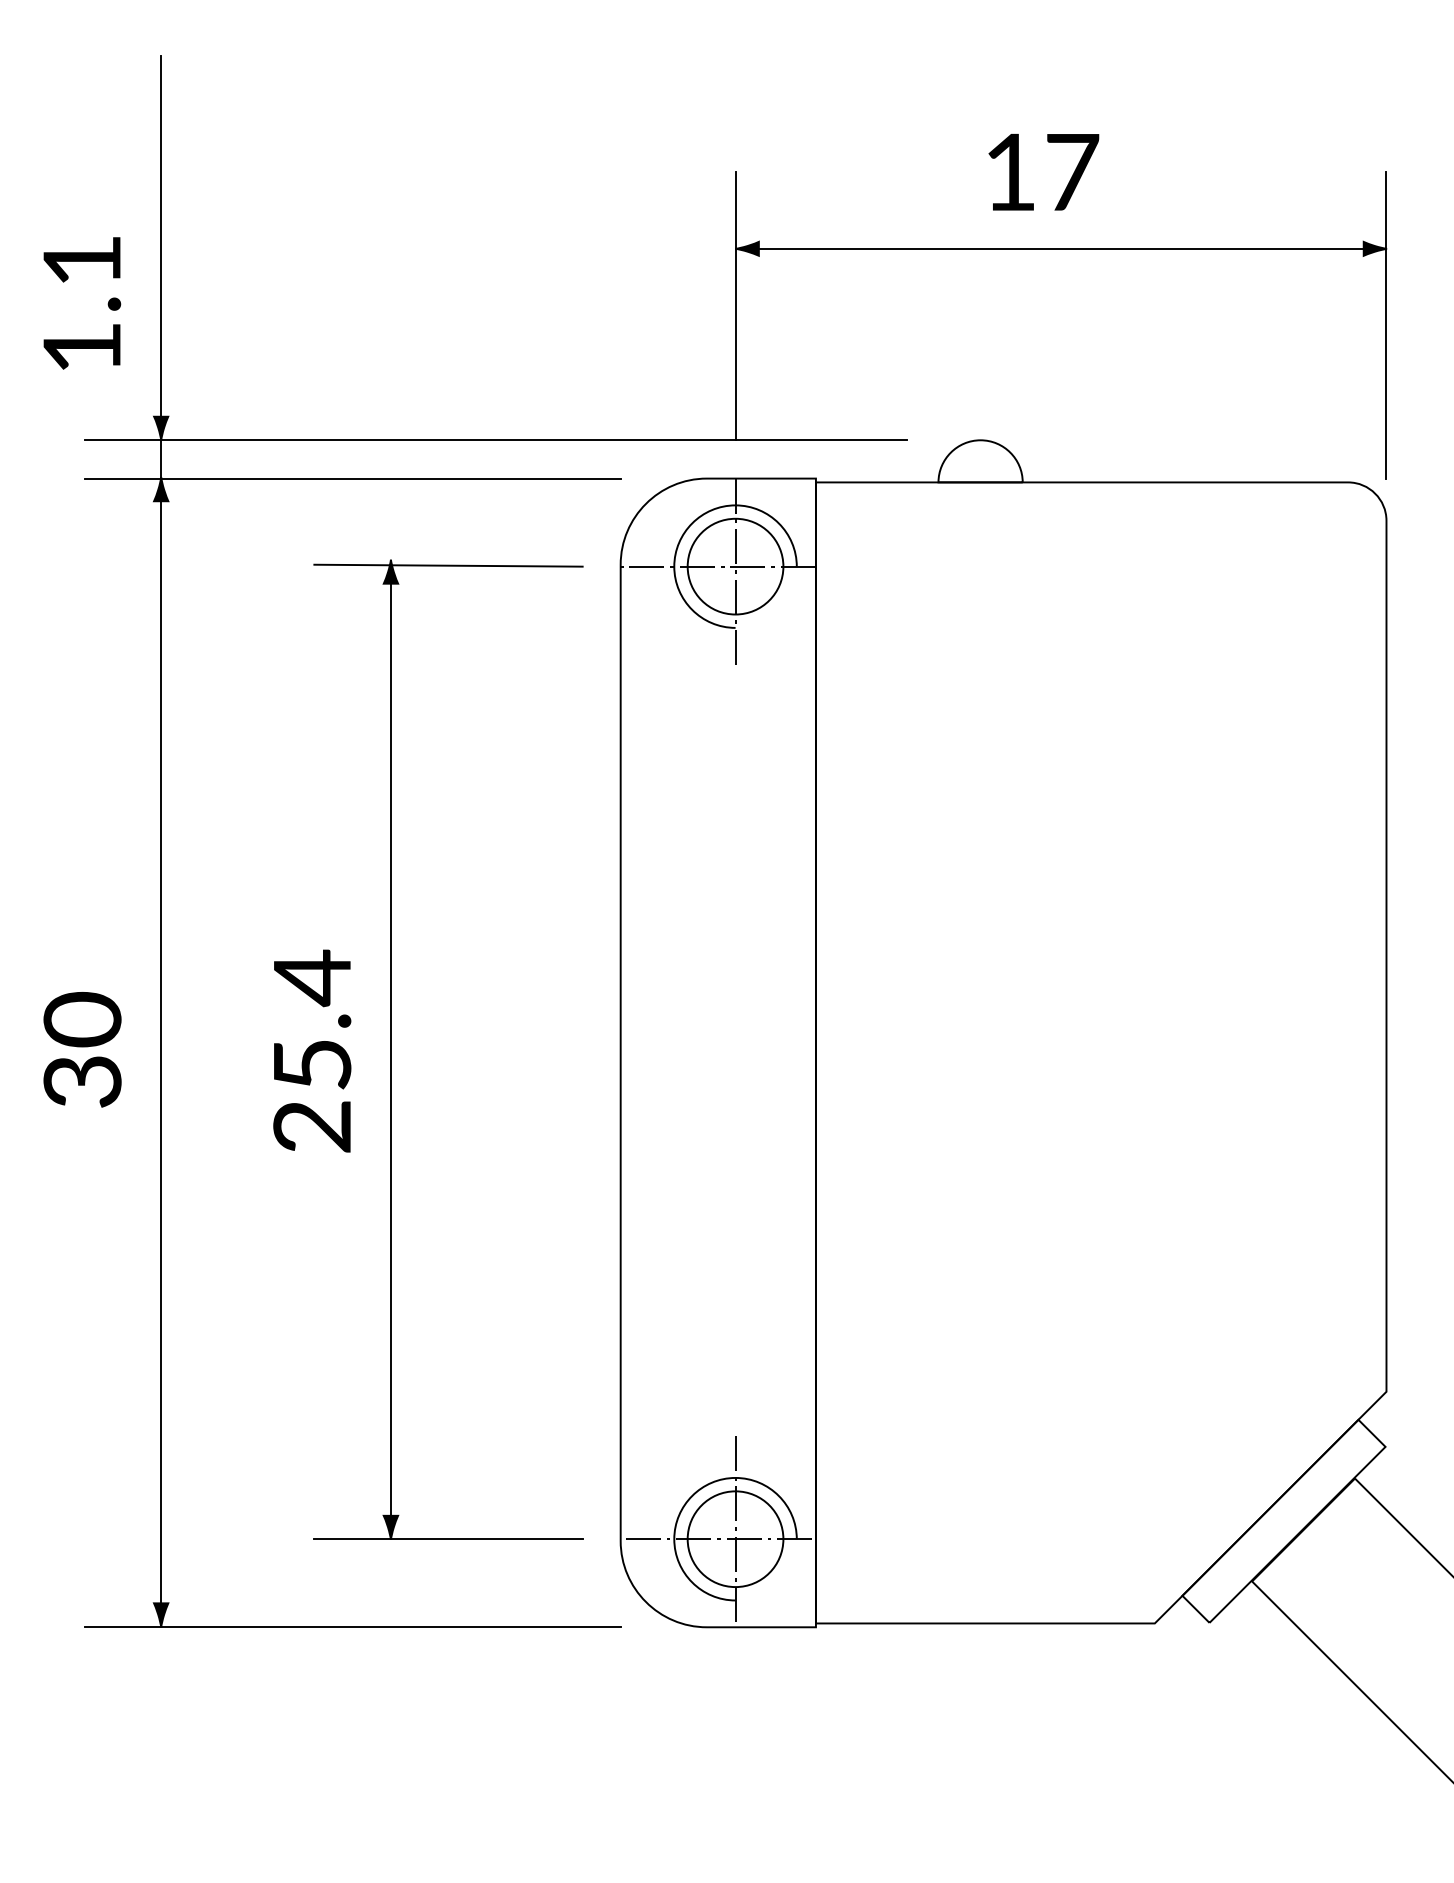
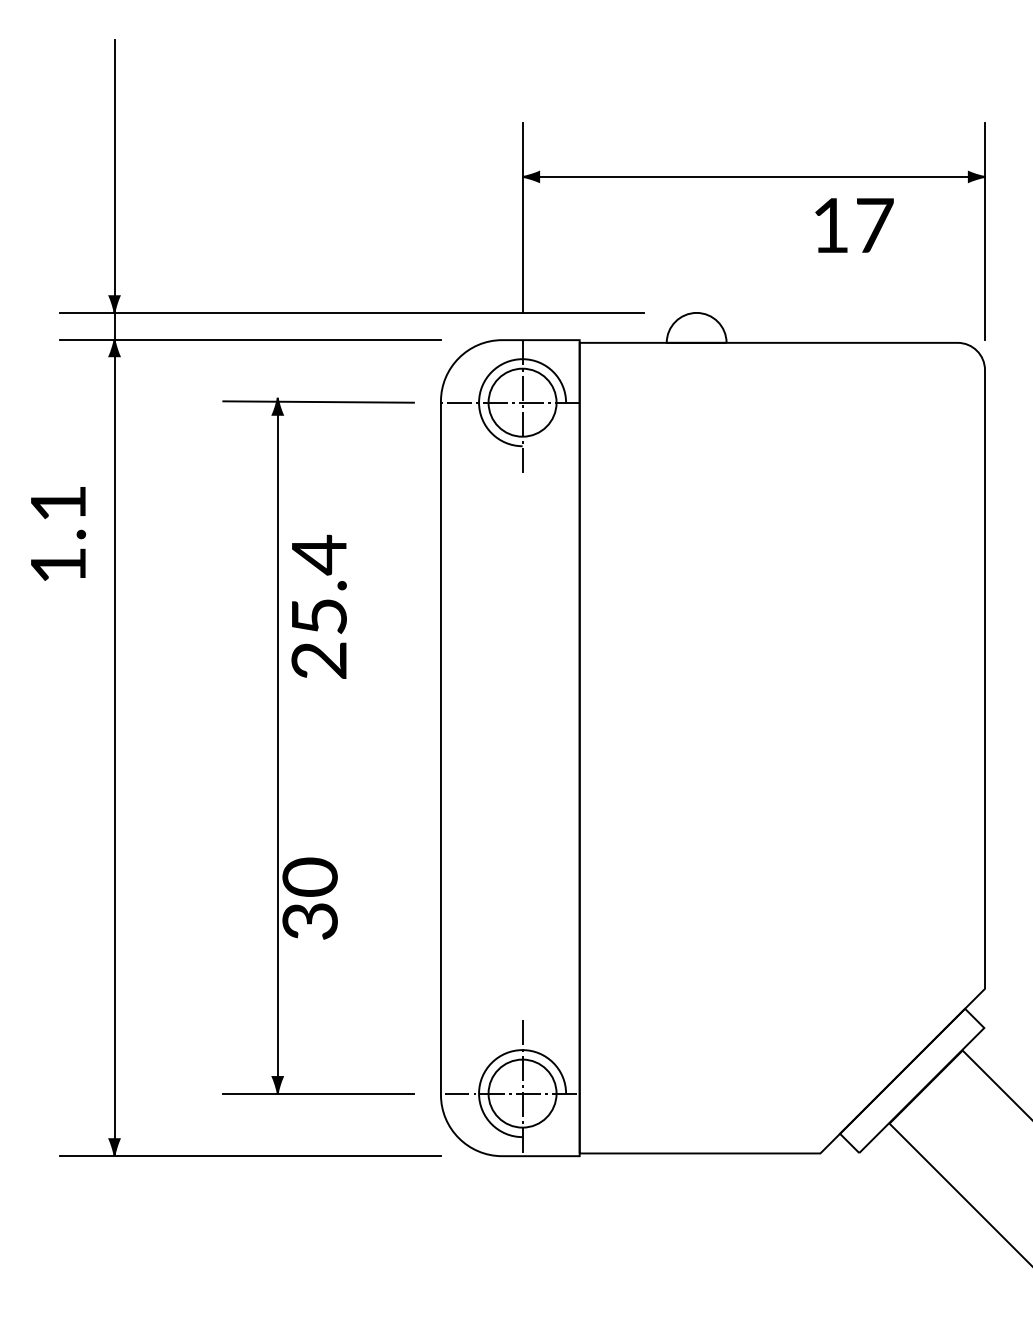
text: (1043, 172) -> (854, 225), moved
text: (82, 303) -> (58, 534), moved
text: (82, 1049) -> (310, 898), moved
text: (312, 1050) -> (319, 606), moved

